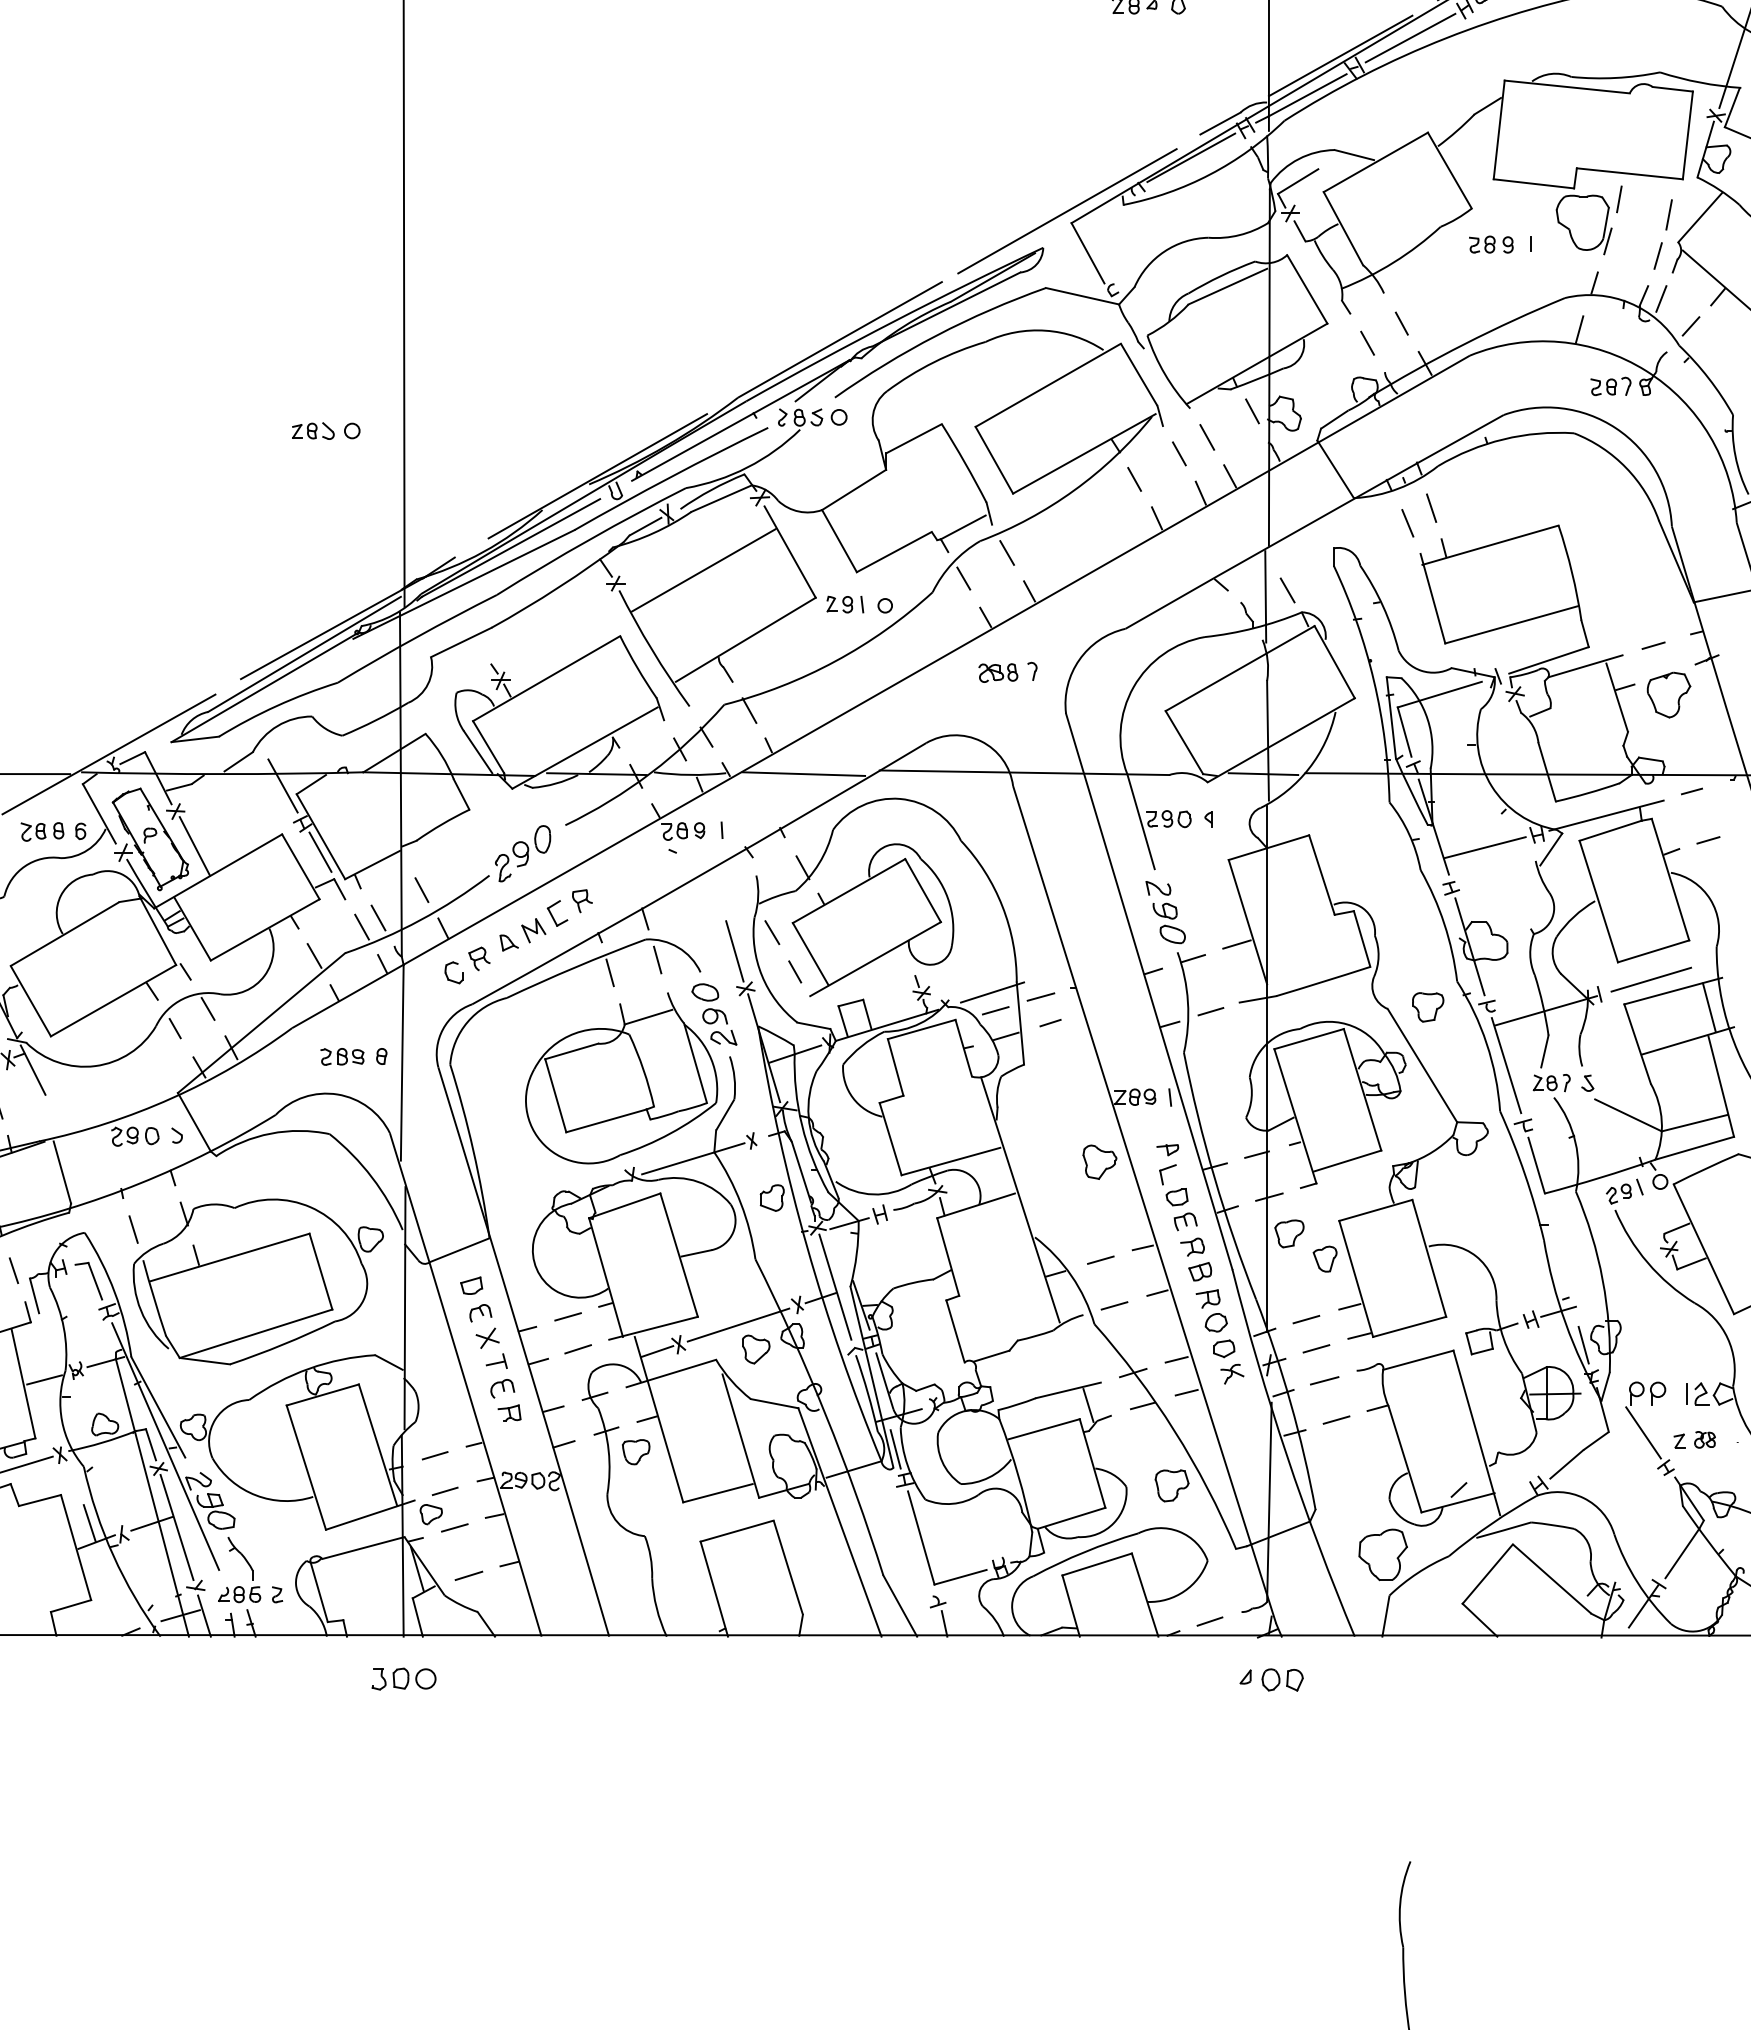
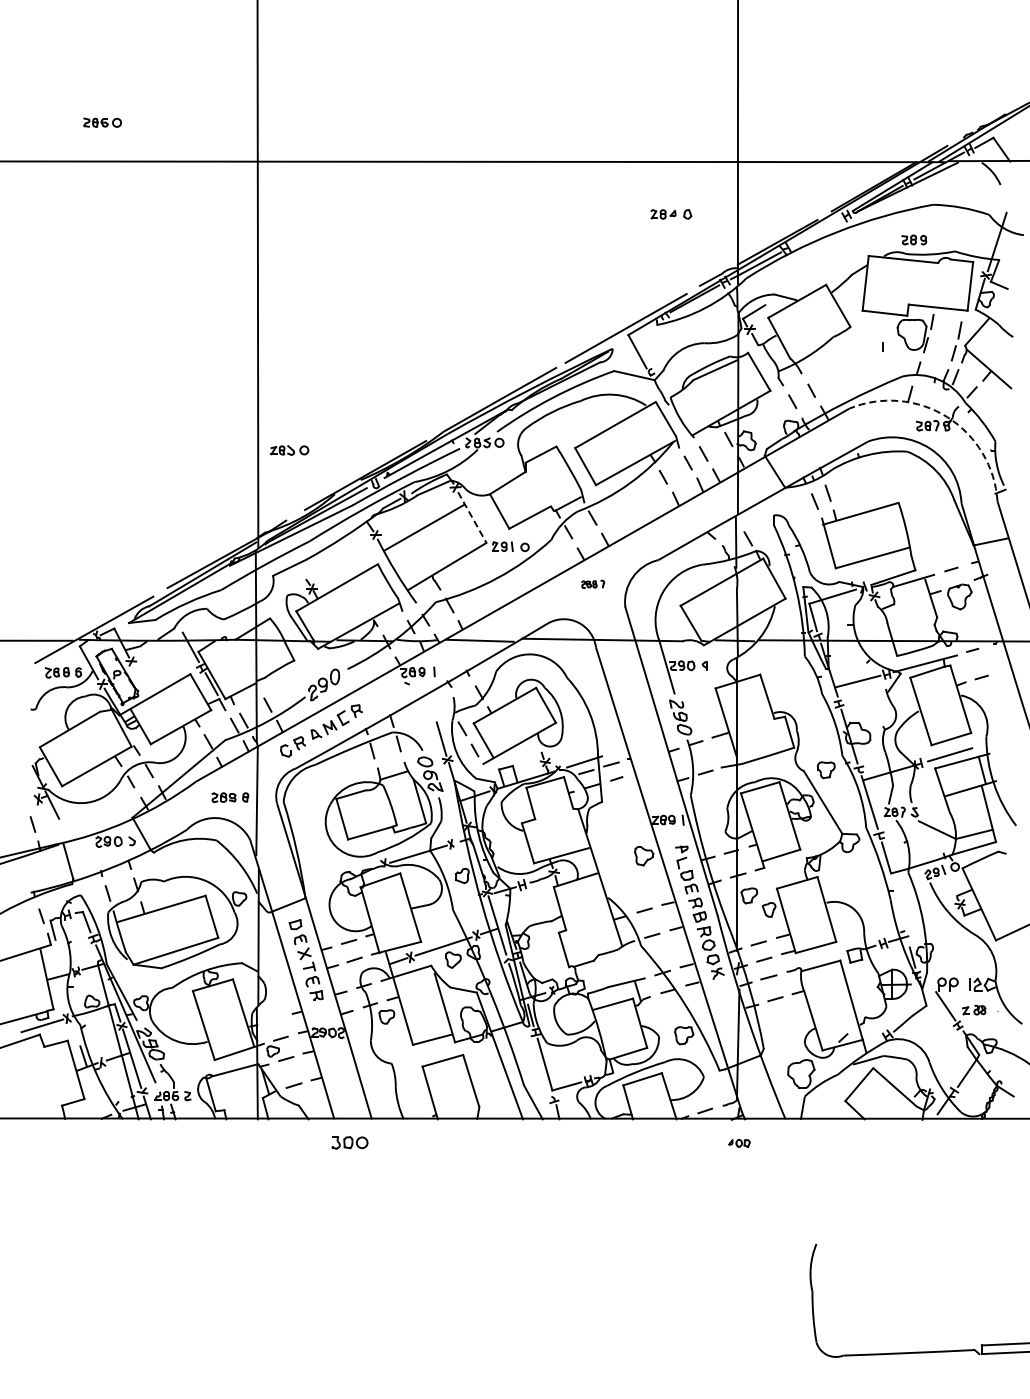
line: (1410, 36) -> (816, 231), removed
part: (1491, 243) -> (914, 239), moved
arc: (1646, 371) -> (947, 417), solid -> dashed
part: (325, 431) -> (289, 450), moved
line: (790, 553) -> (472, 518), solid -> dashed
part: (1006, 672) -> (592, 584), size x0.7
line: (193, 845) -> (141, 680), removed
line: (435, 1454) -> (275, 1018), removed
part: (403, 1678) -> (349, 1142), moved
part: (1271, 1680) -> (739, 1143), size x0.6

